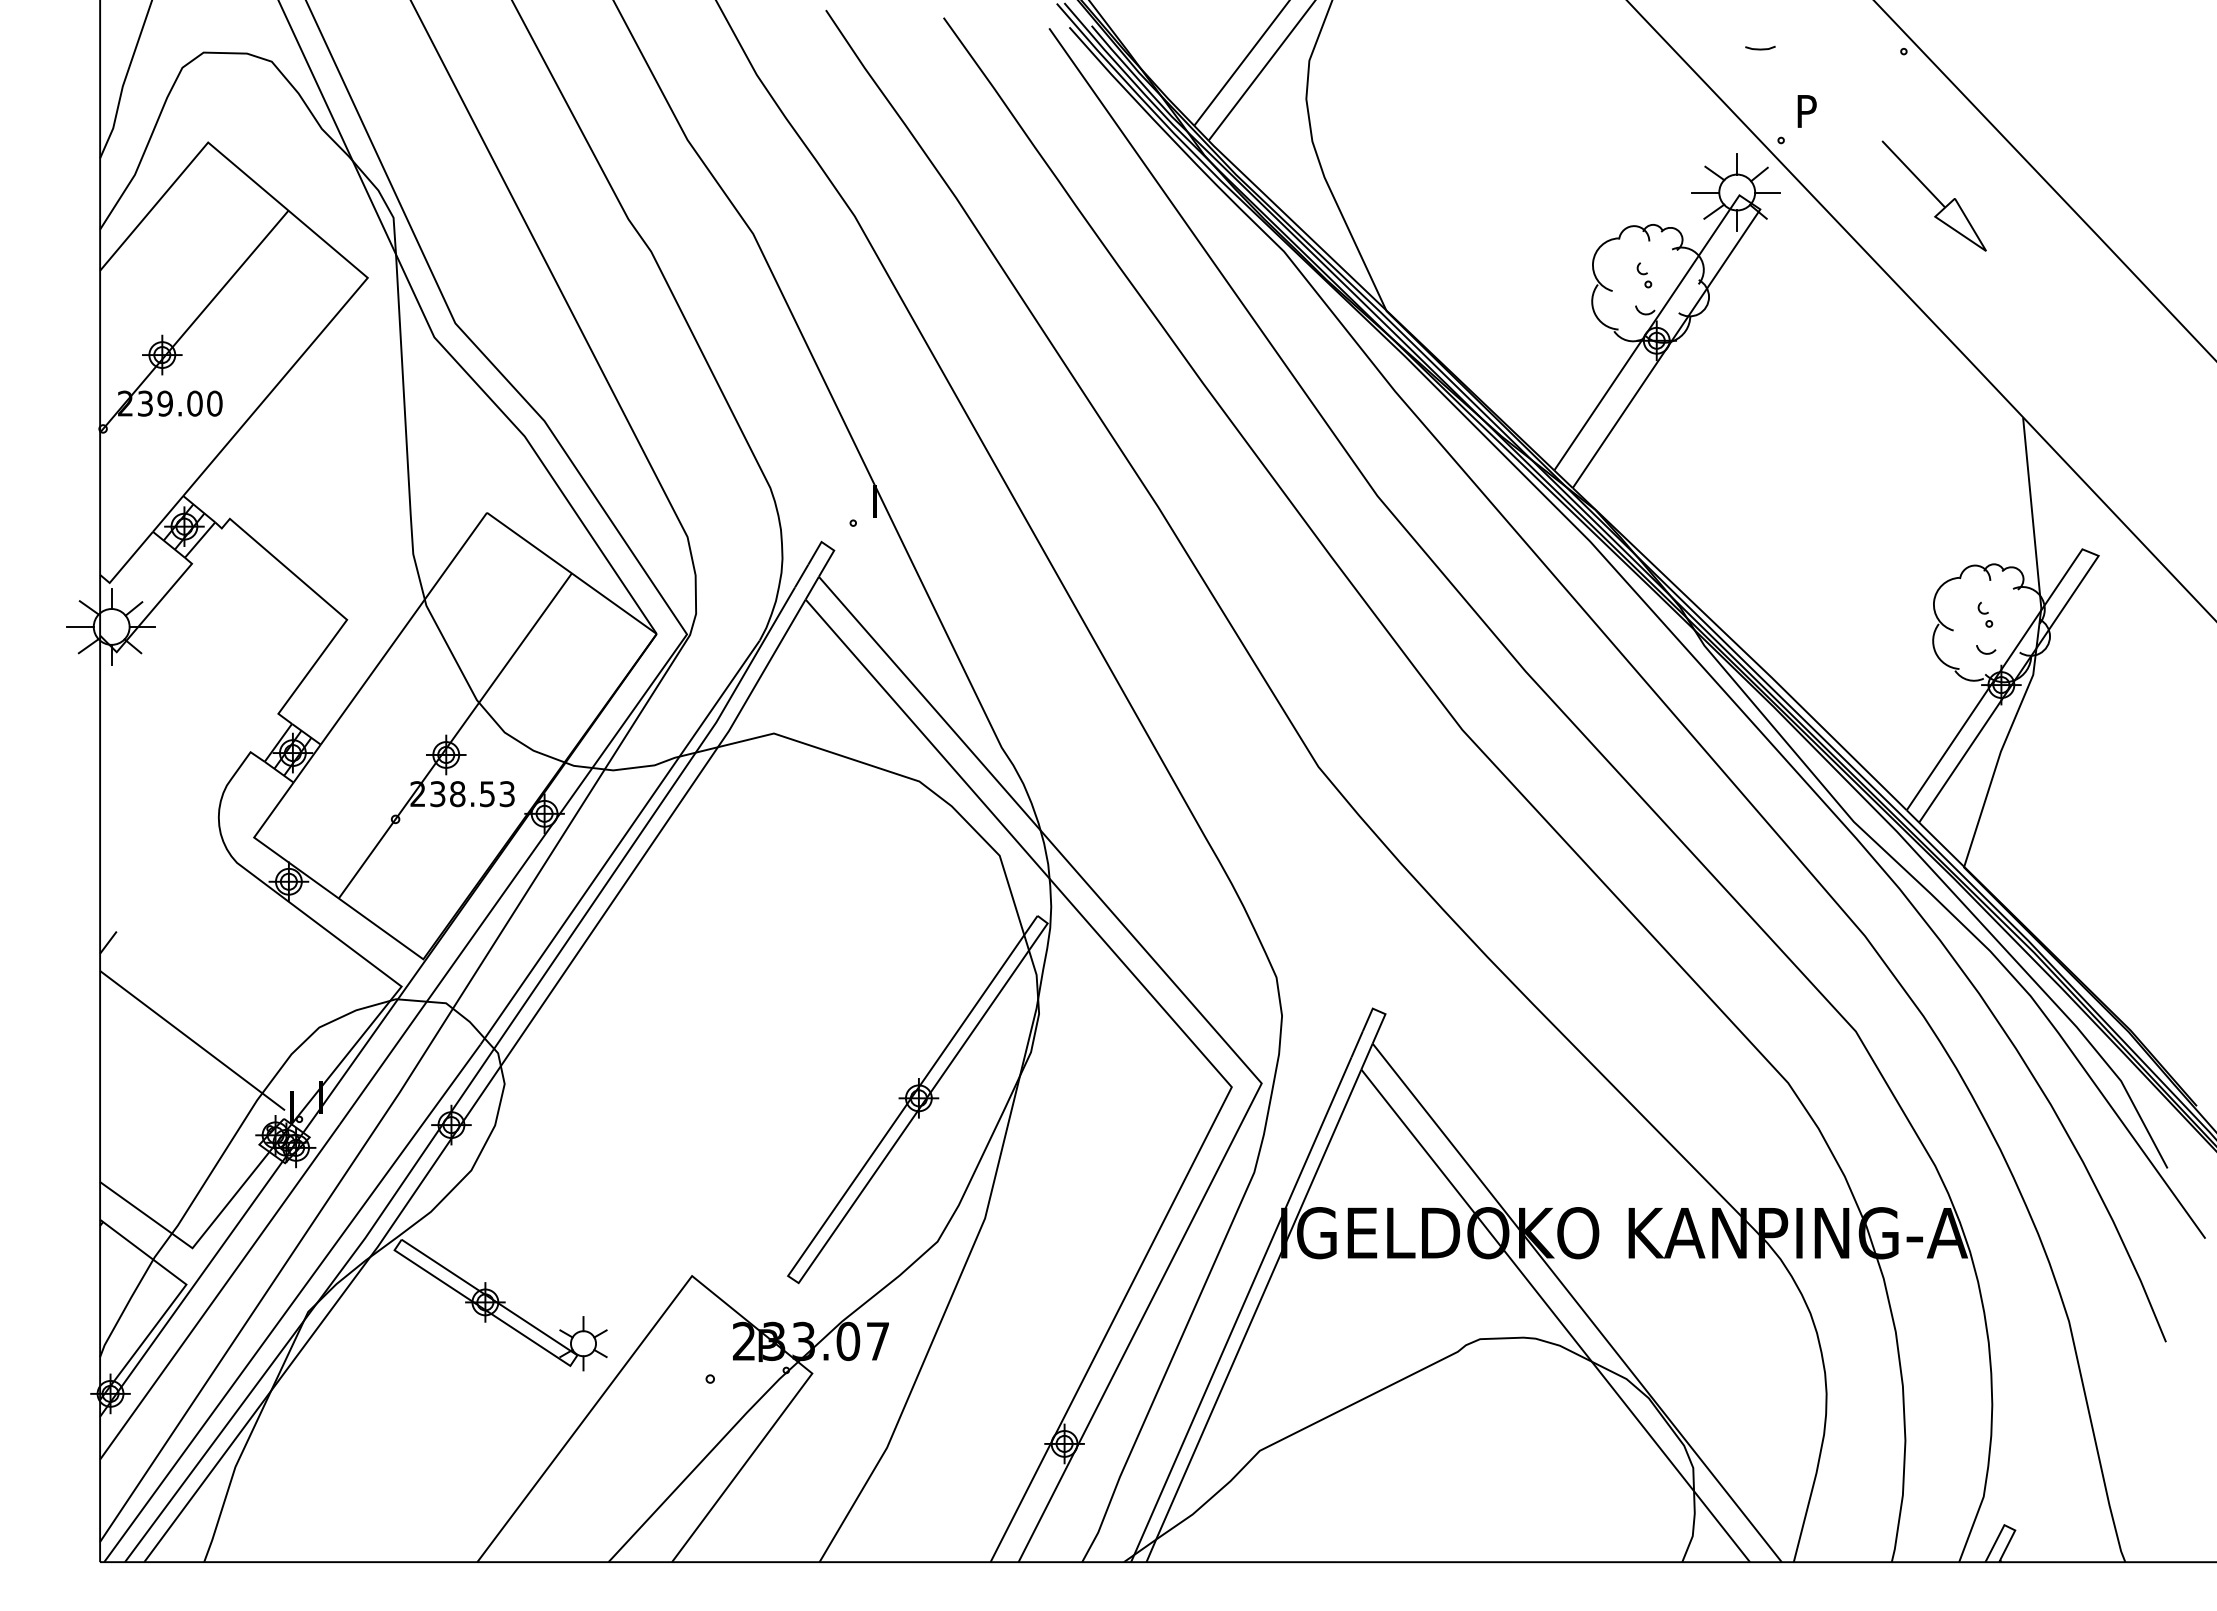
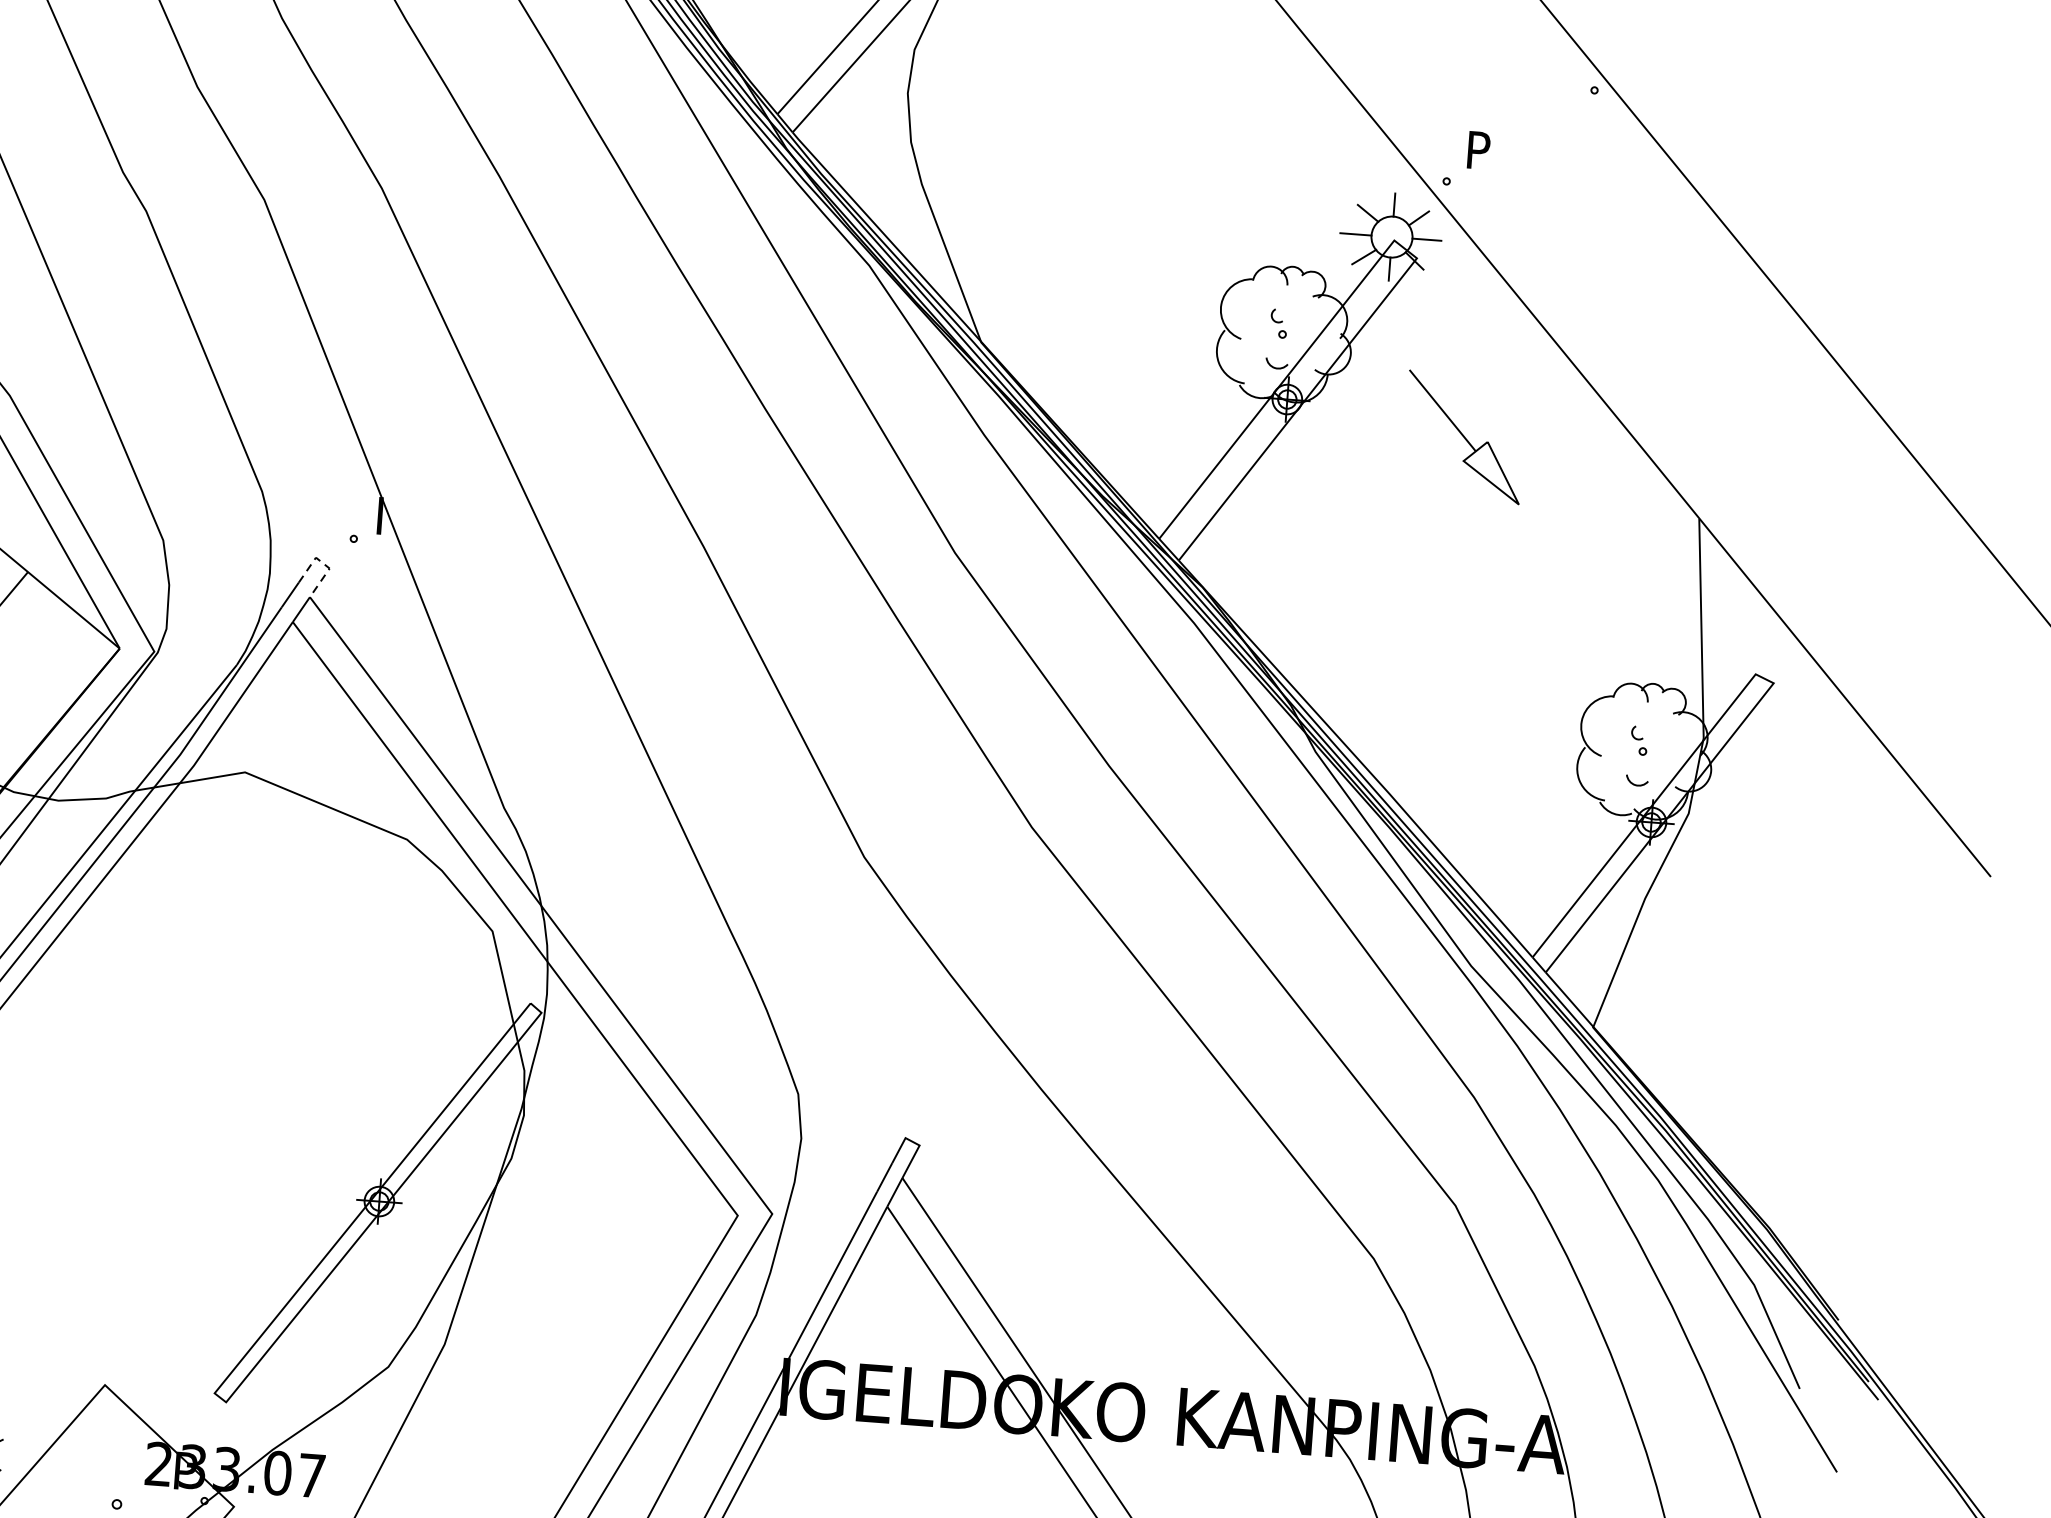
line: (1760, 48) -> (1430, 74), removed
part: (1933, 195) -> (1463, 436), moved
line: (829, 547) -> (324, 564), solid -> dashed

